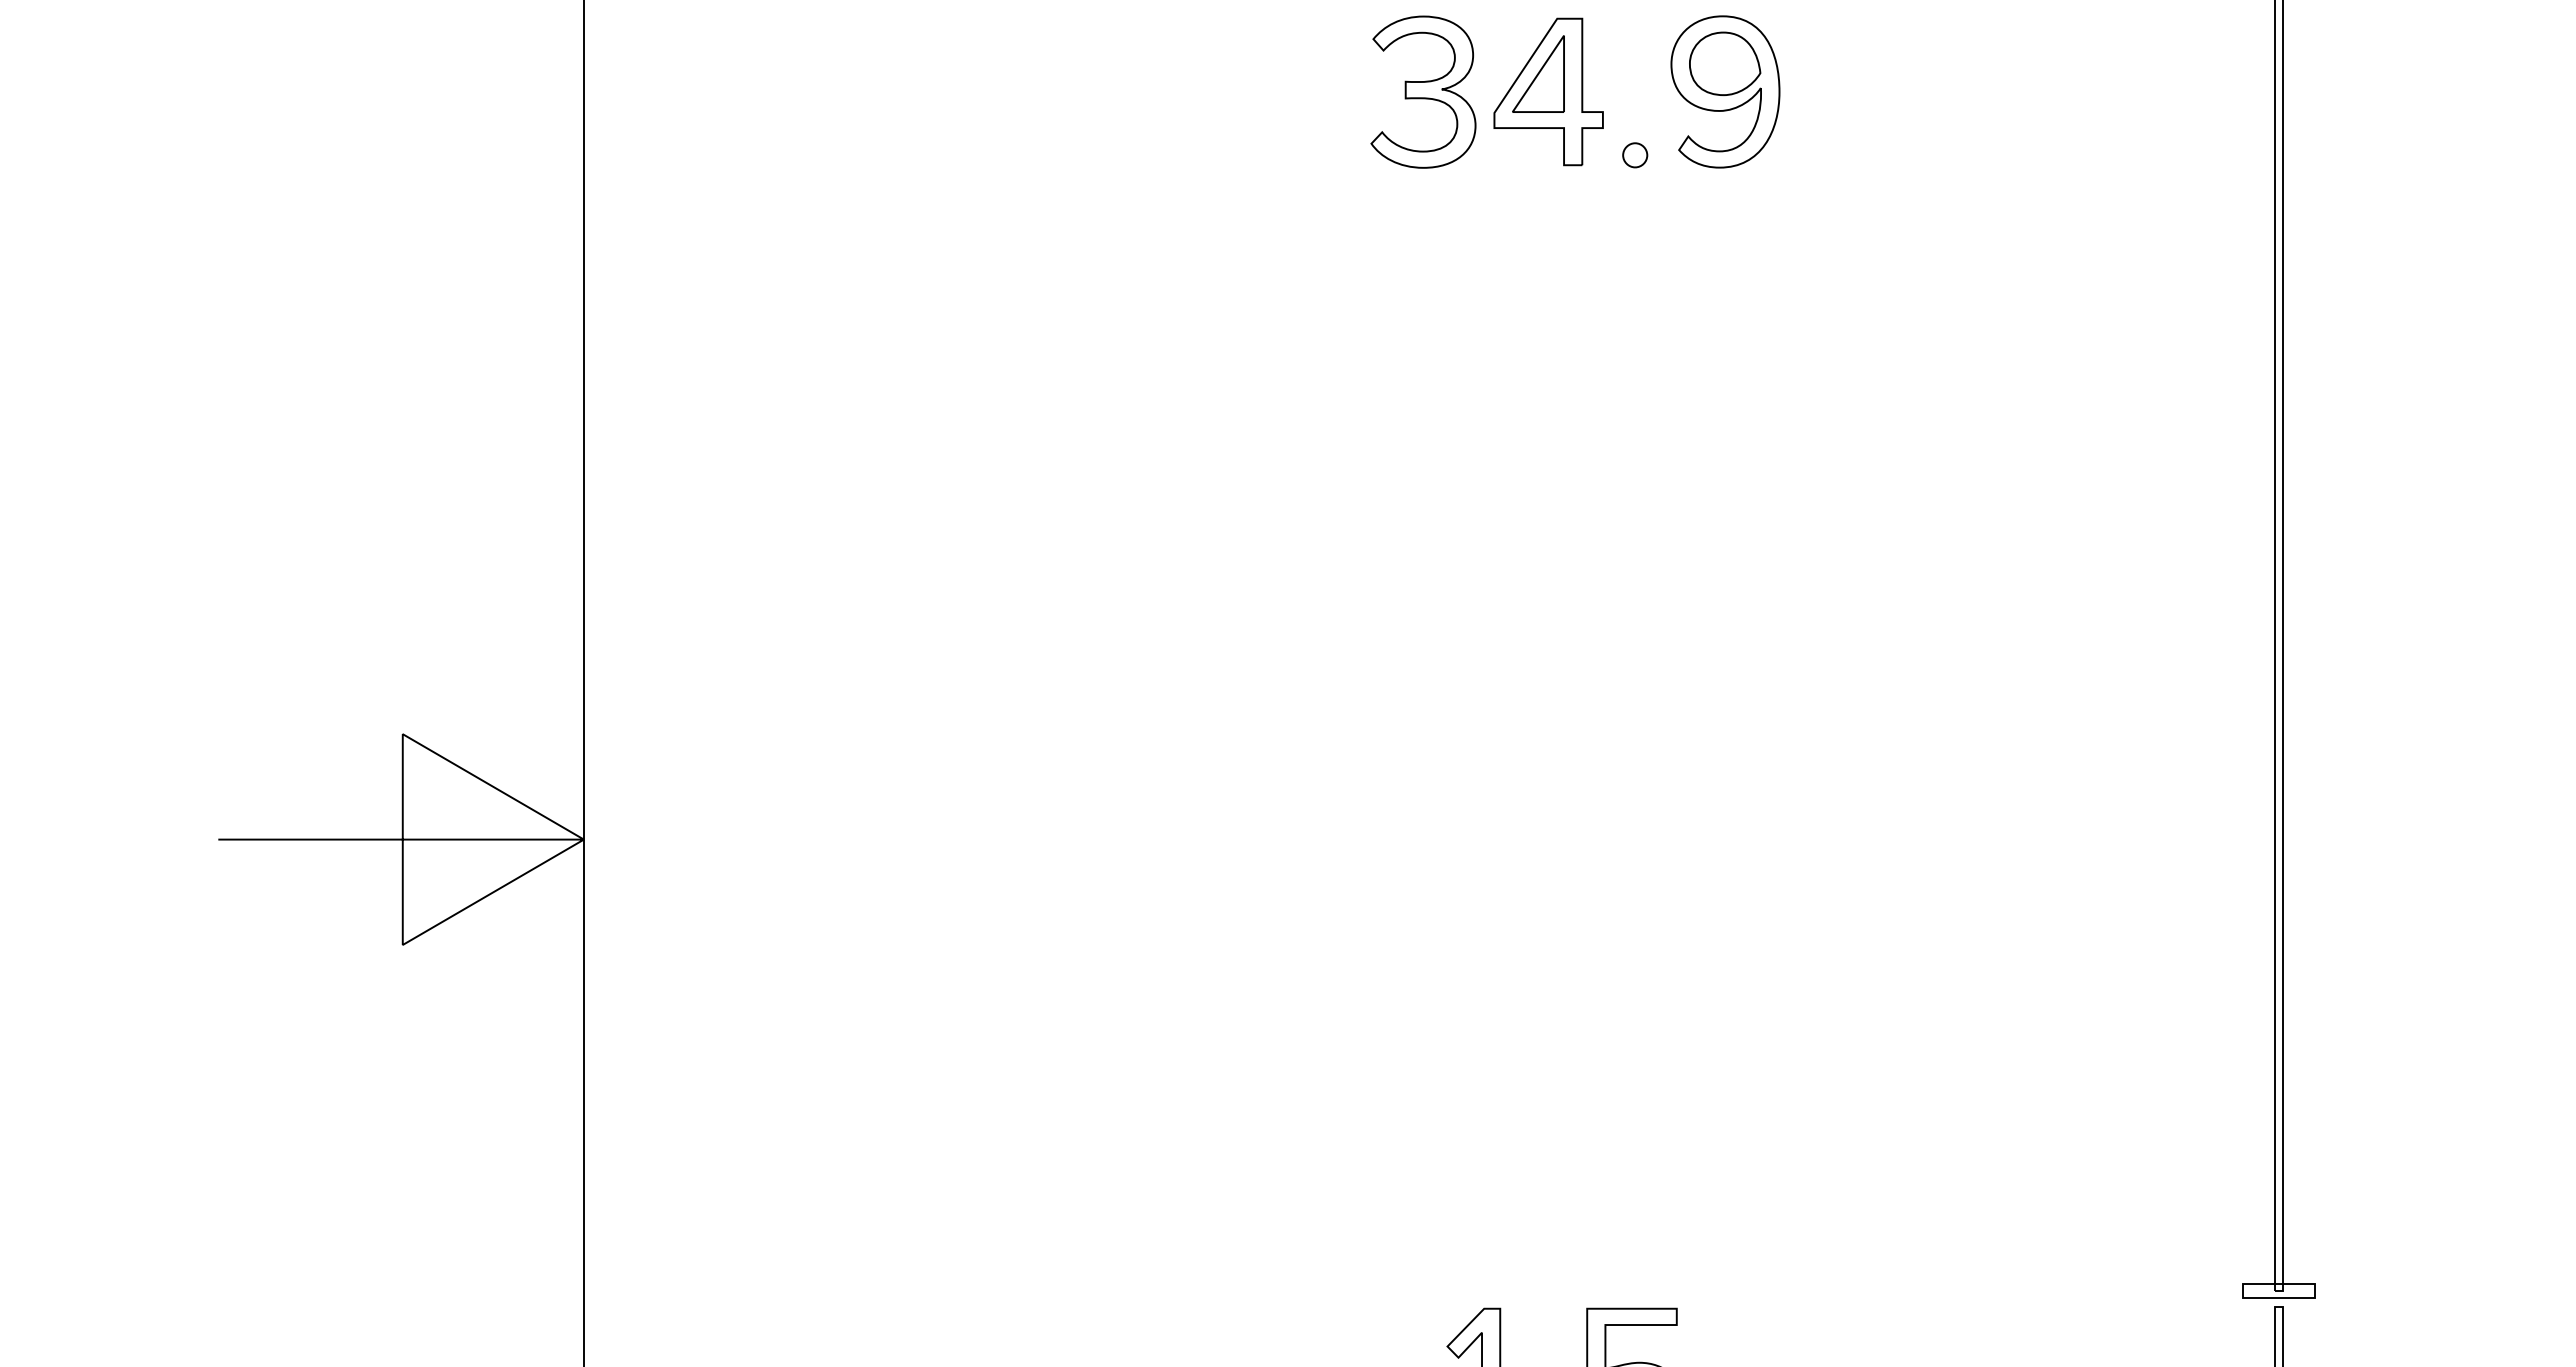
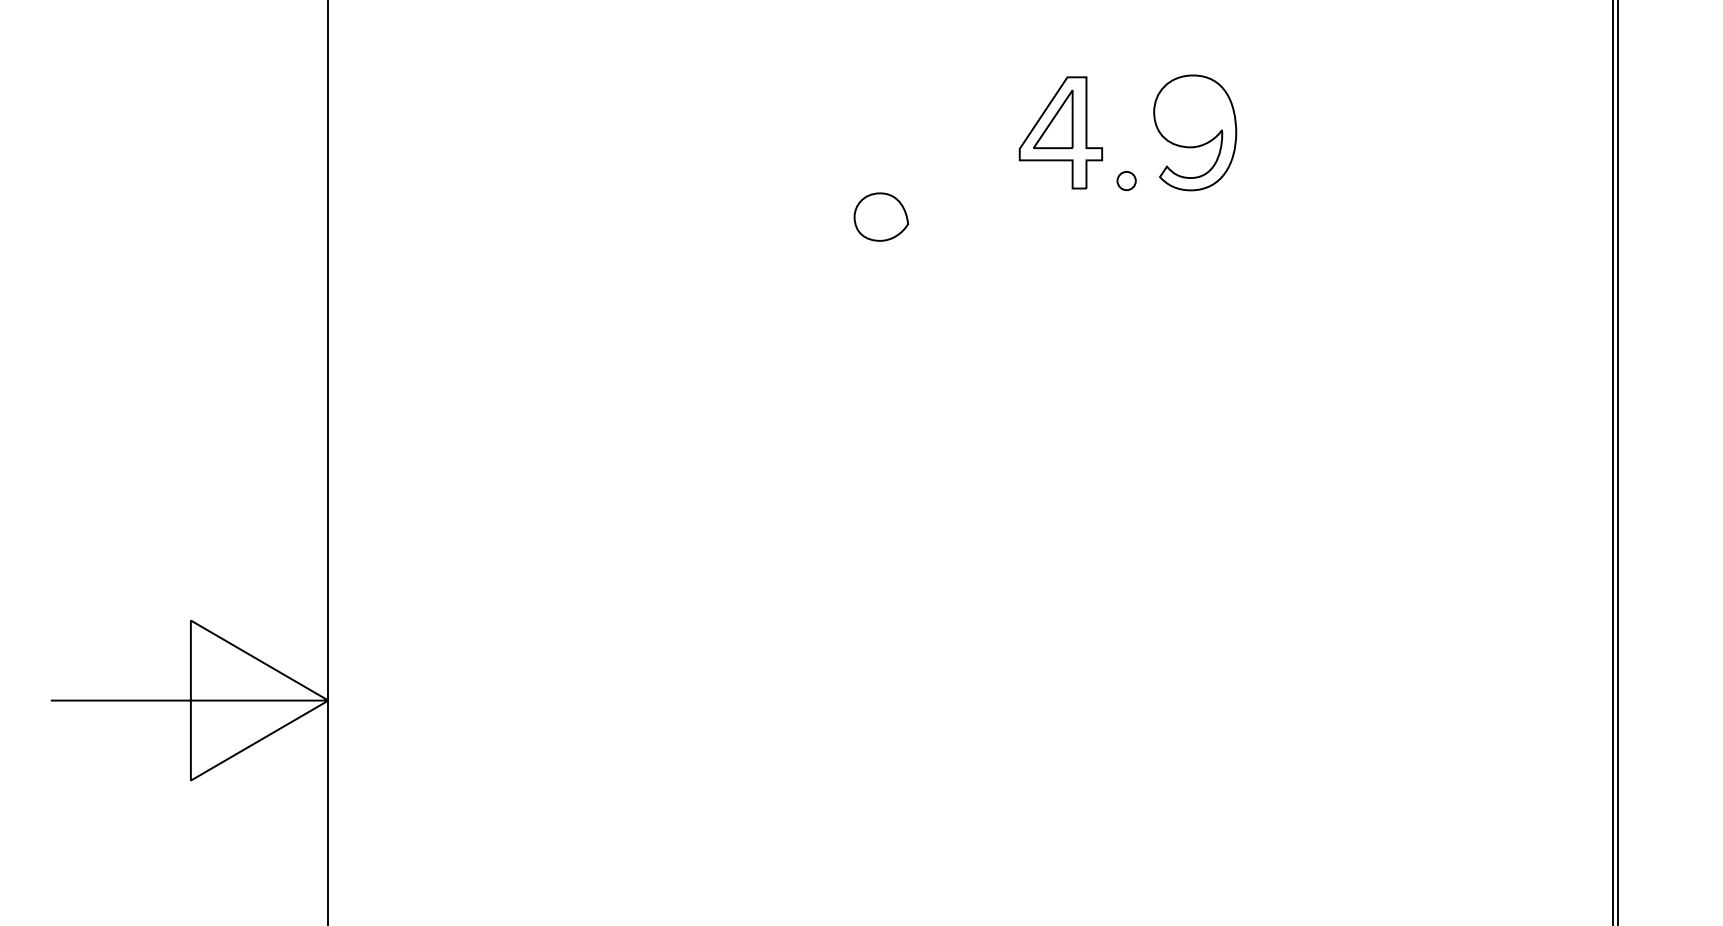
part: (1725, 63) -> (881, 216), moved
part: (1423, 91) -> (965, 132), removed

